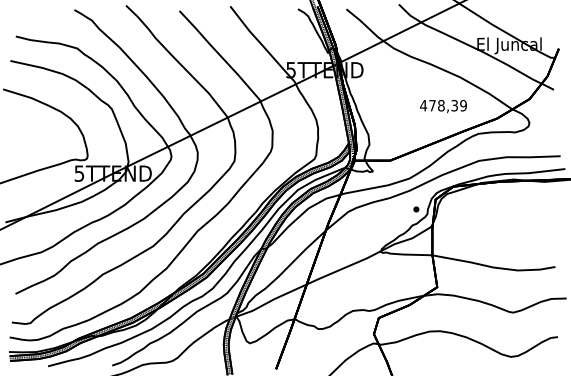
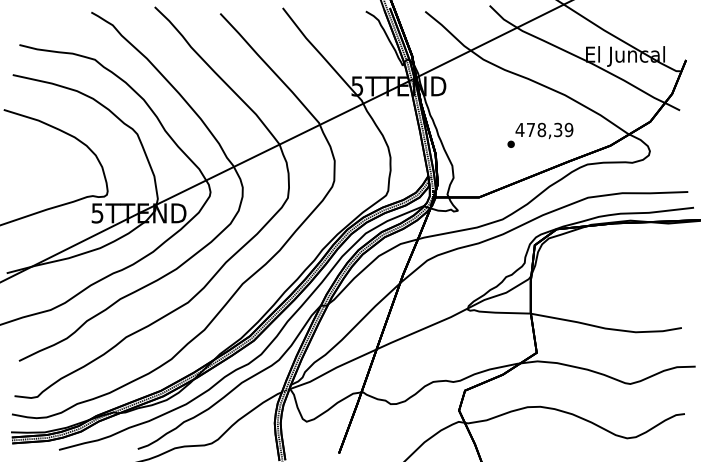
part: (415, 208) -> (510, 143), moved

